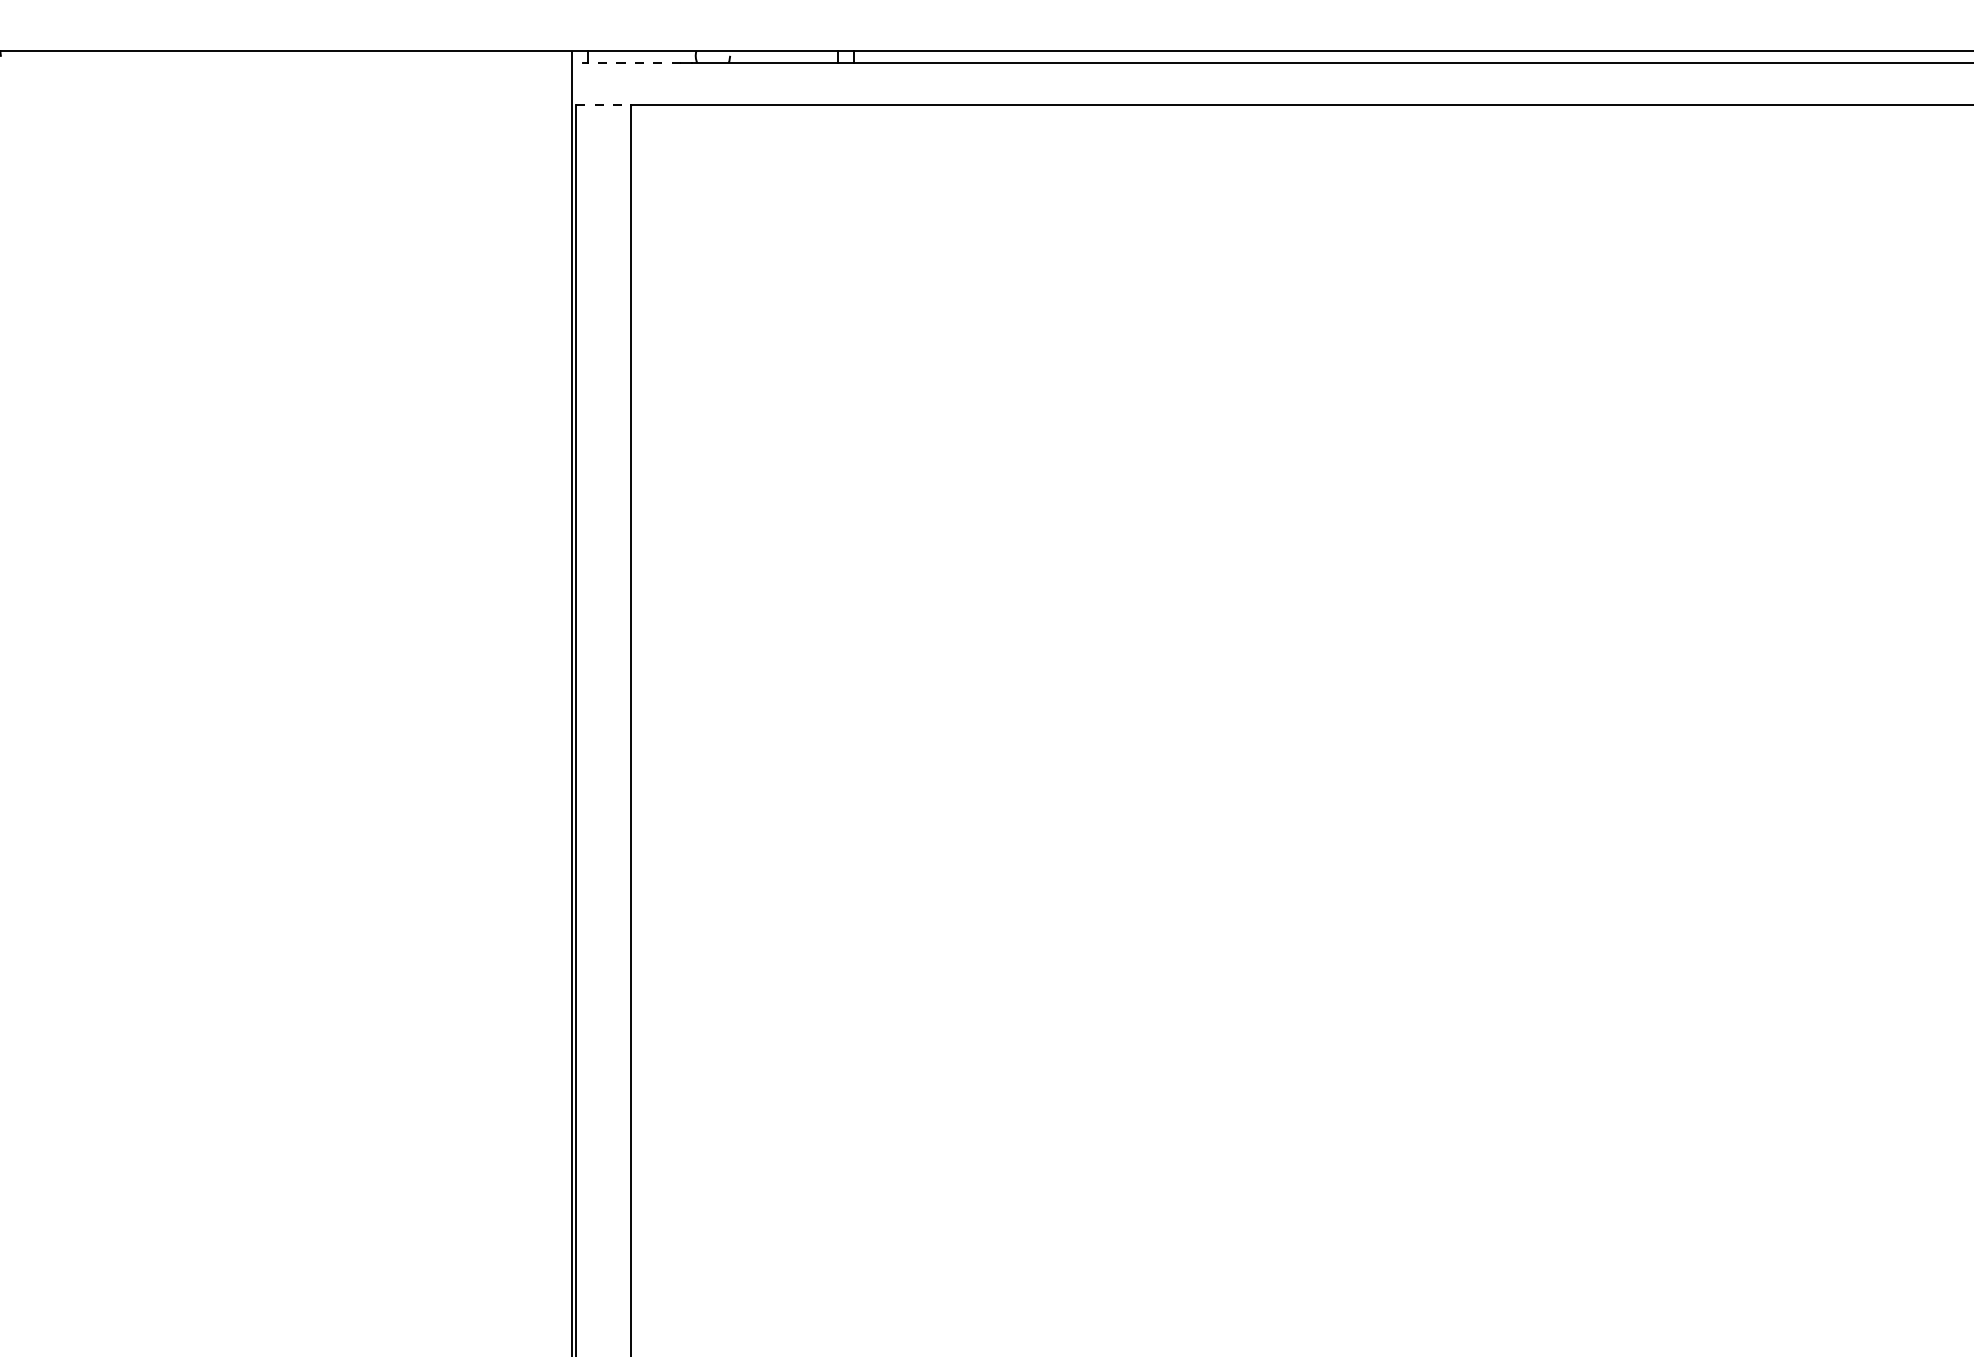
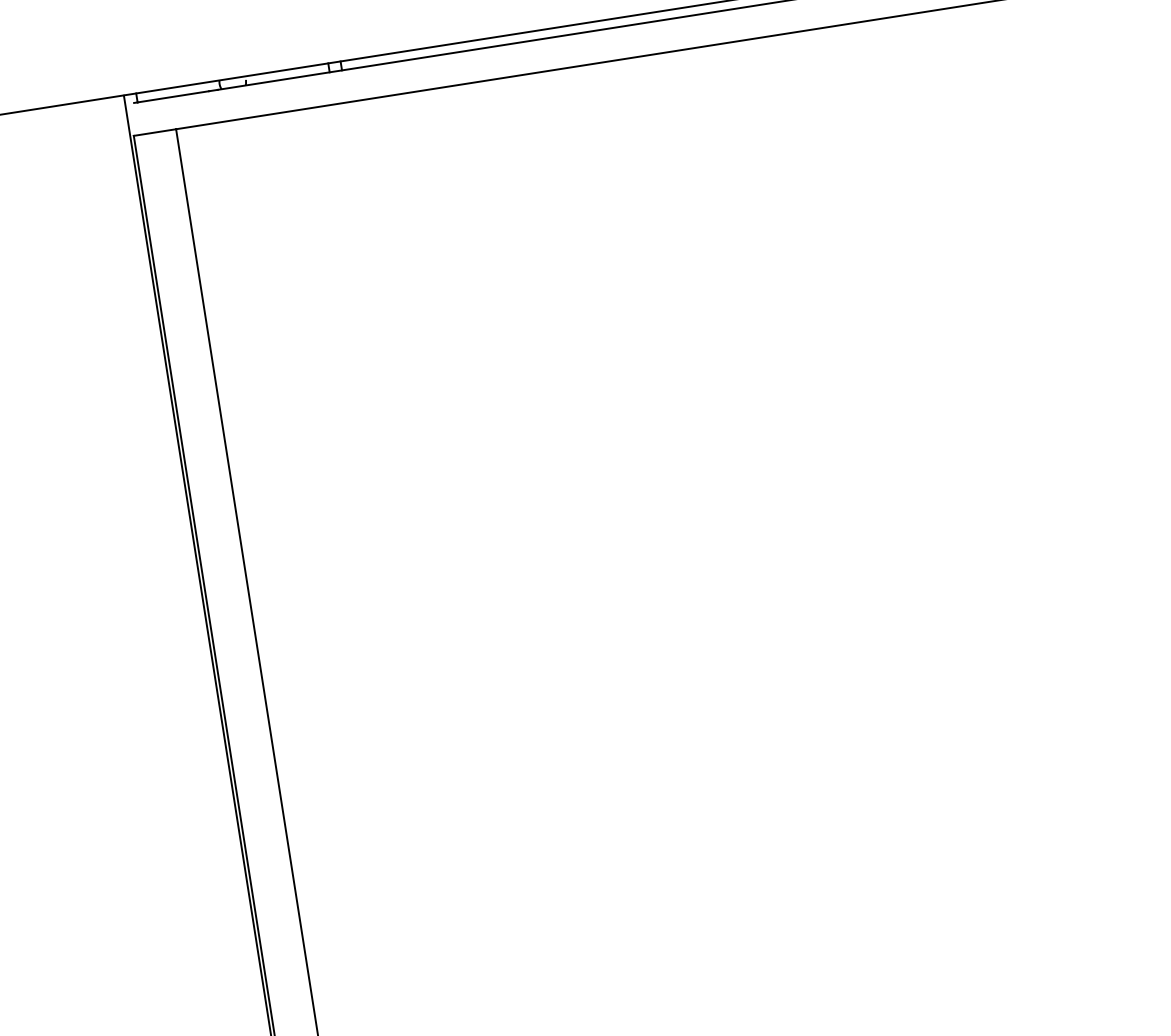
line: (634, 62) -> (173, 96), dashed -> solid
line: (603, 104) -> (154, 132), dashed -> solid

